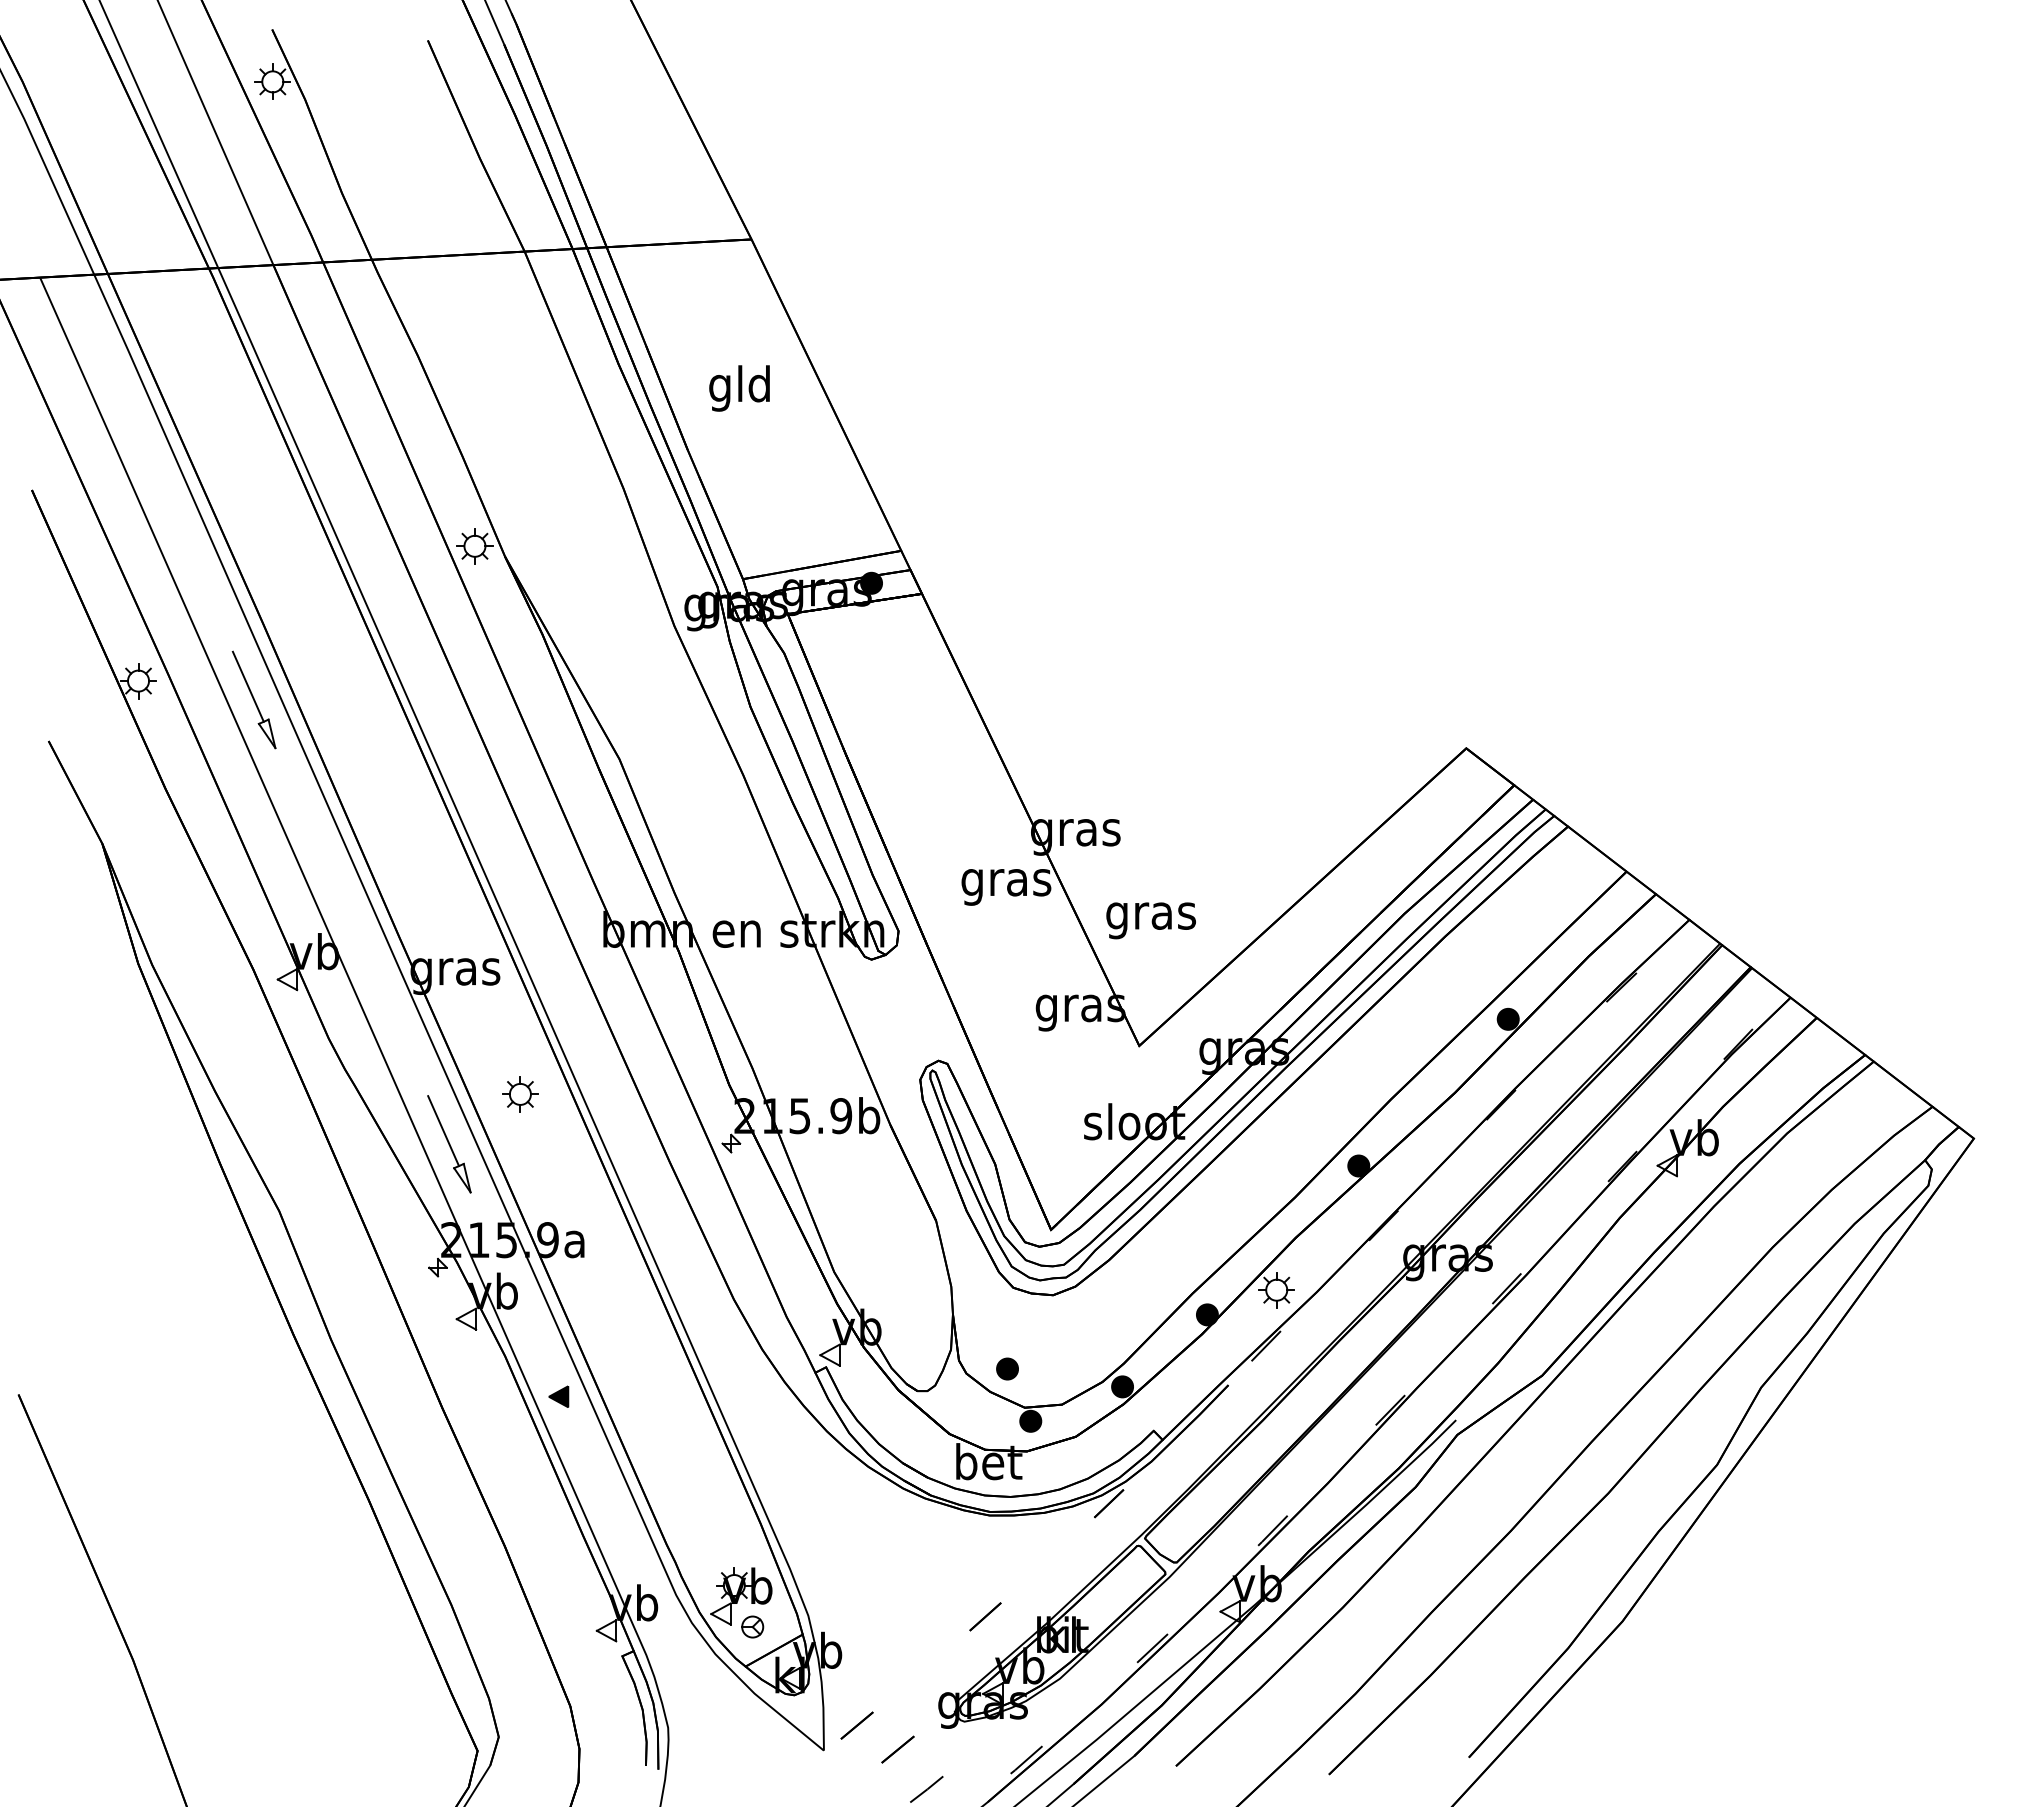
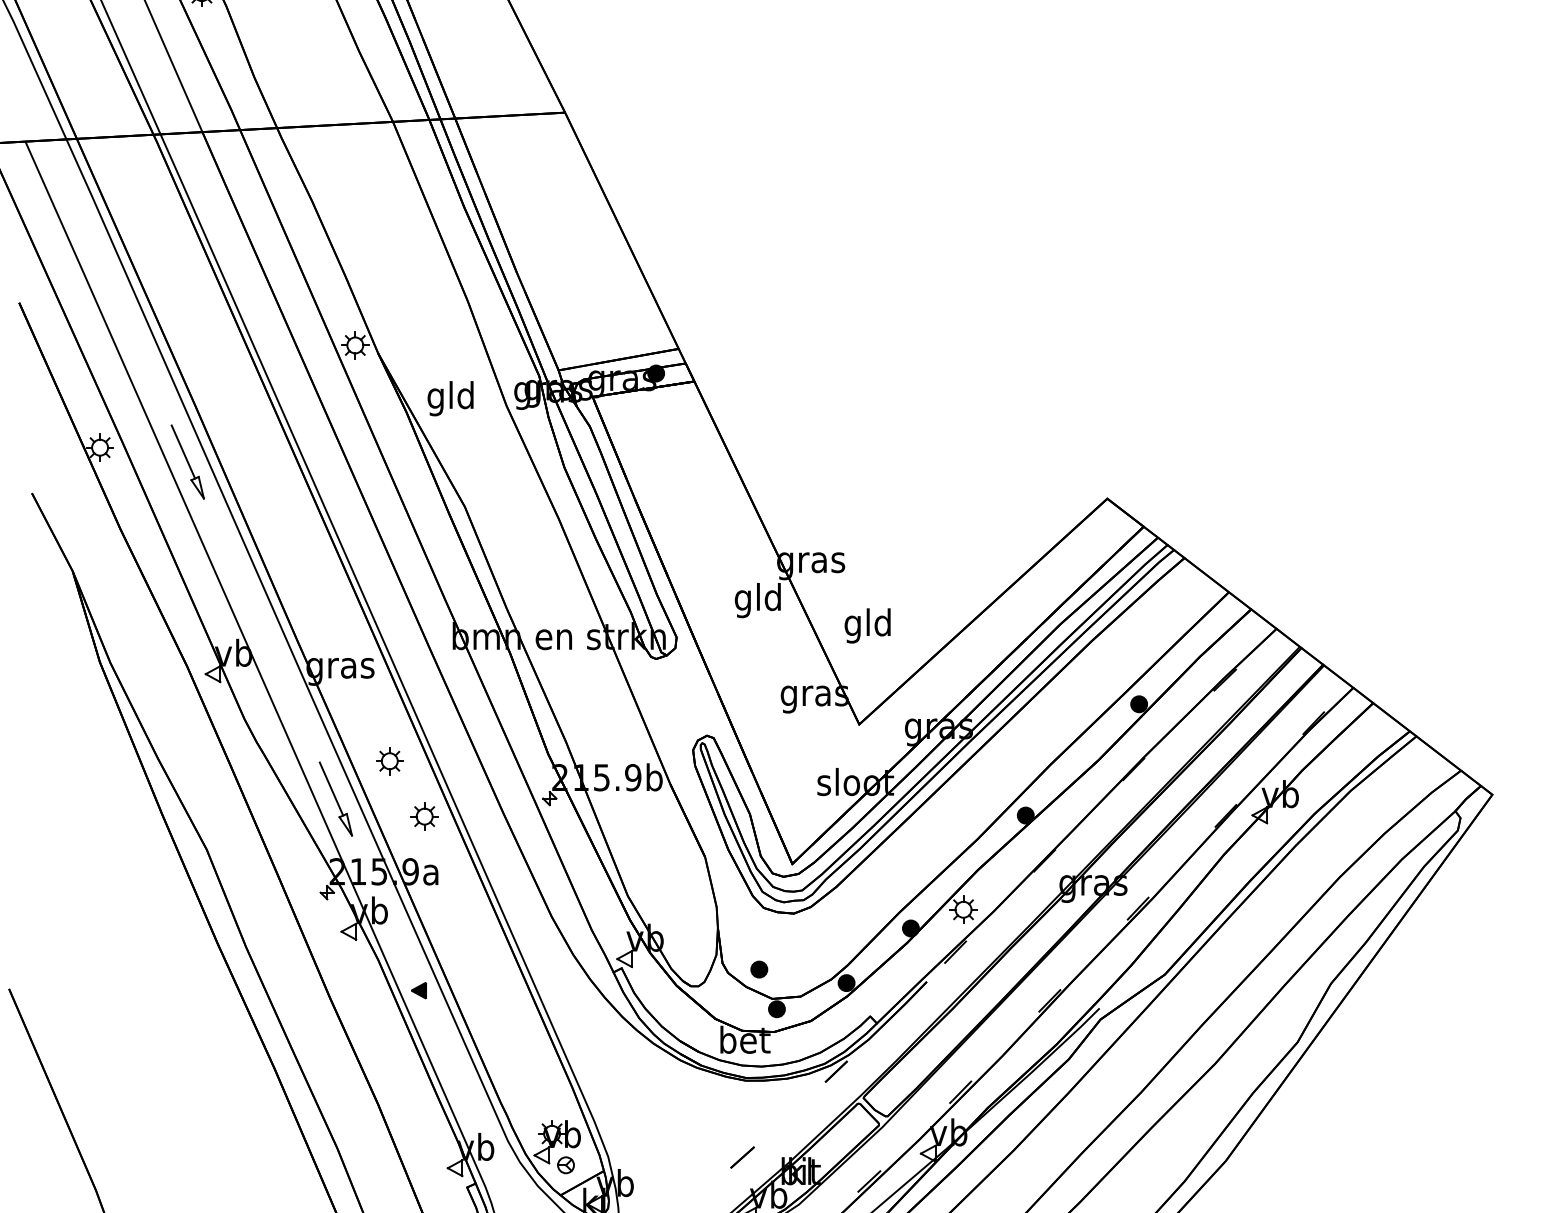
text: (739, 388) -> (450, 398), moved
text: (1006, 882) -> (758, 600), gras -> gld
text: (1150, 915) -> (867, 625), gras -> gld
part: (566, 1167) -> (424, 816), added

